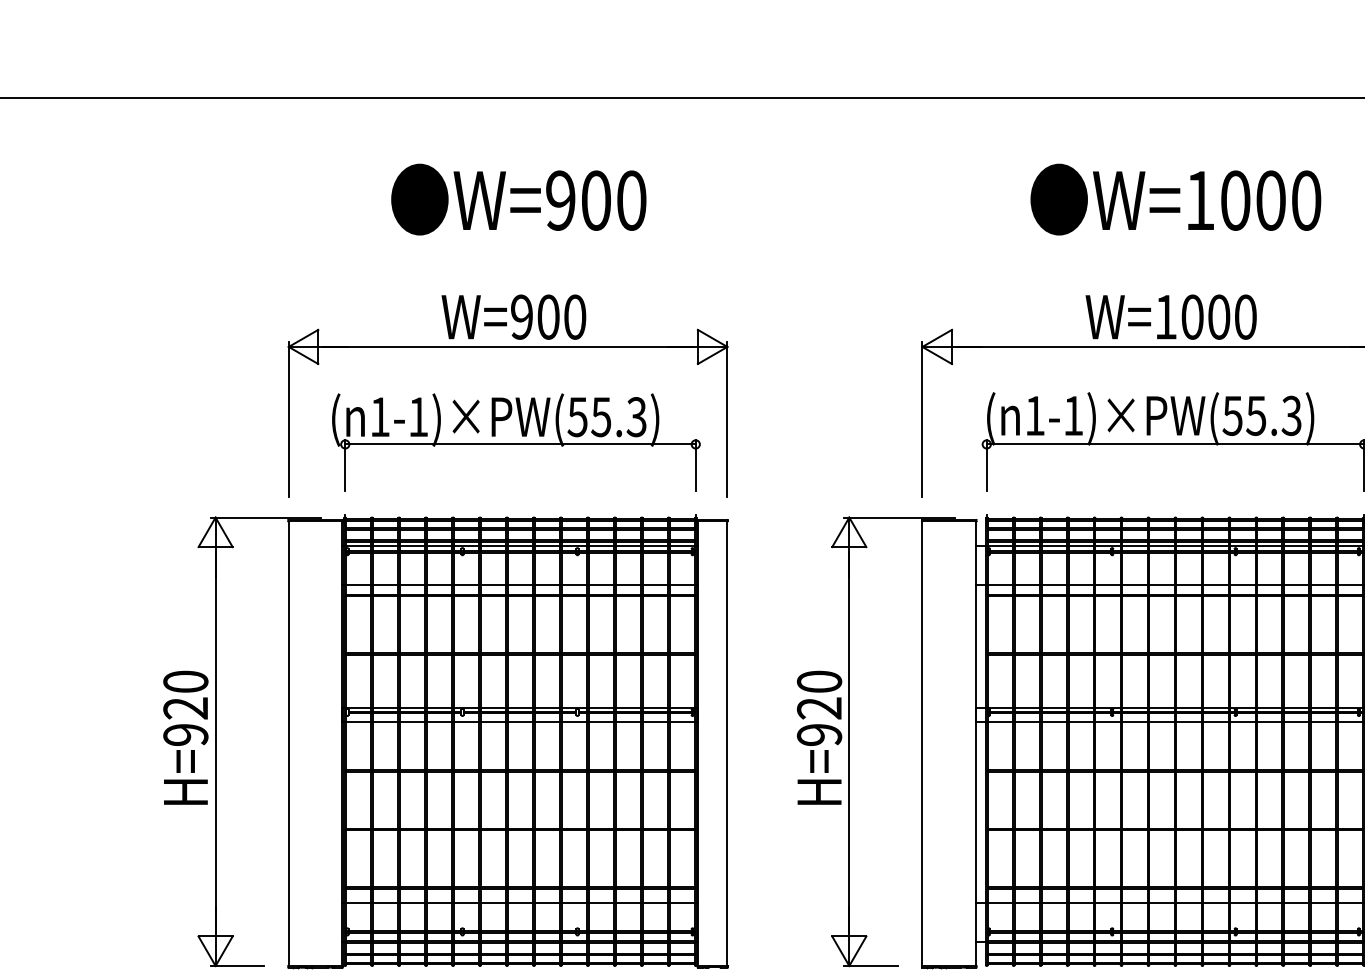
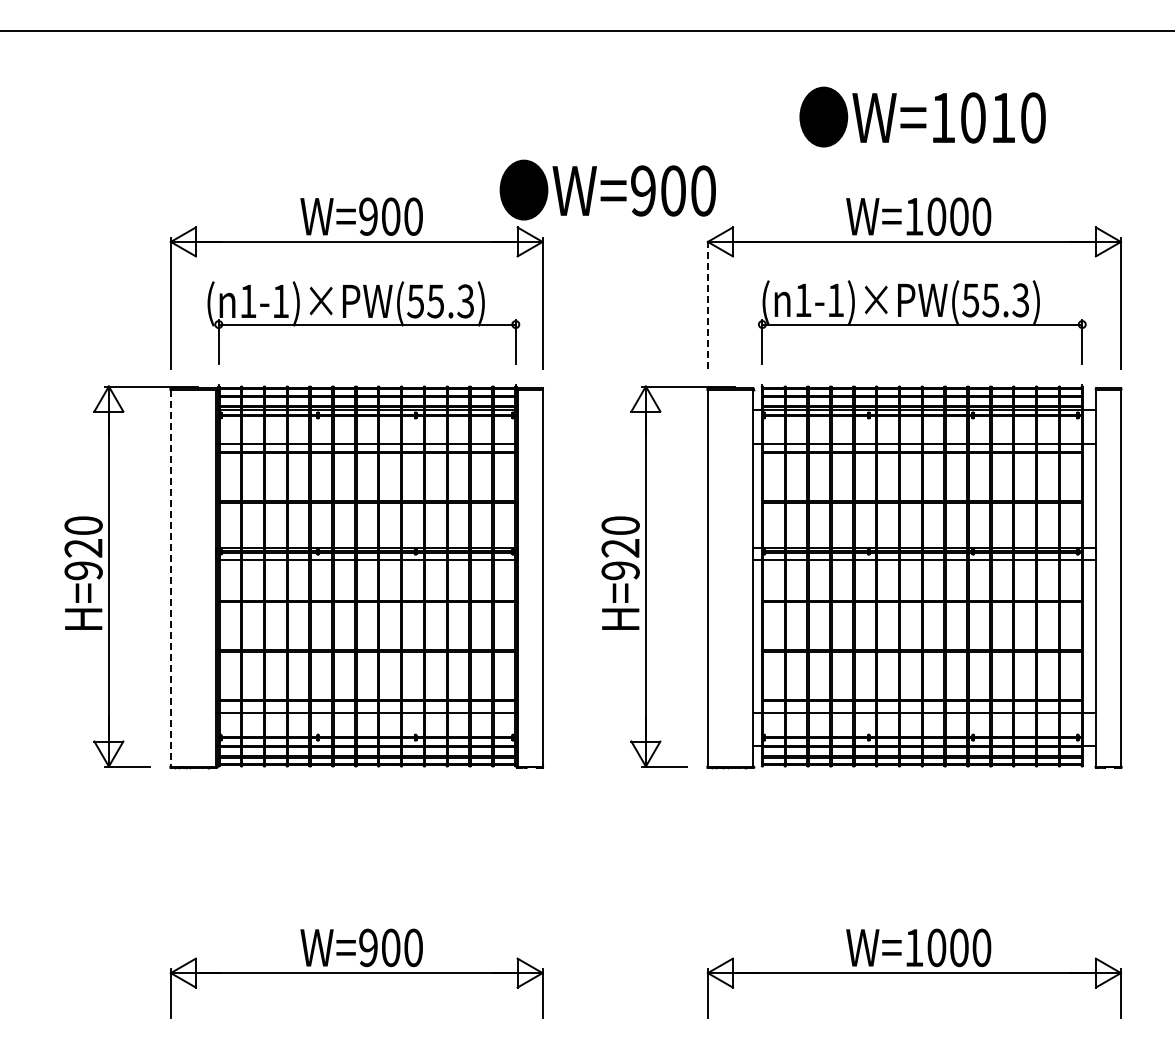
text: (518, 198) -> (607, 189), moved
text: (1271, 200) -> (1003, 117), W=1000 -> W=1010
line: (921, 419) -> (707, 303), solid -> dashed
line: (288, 744) -> (170, 578), solid -> dashed

